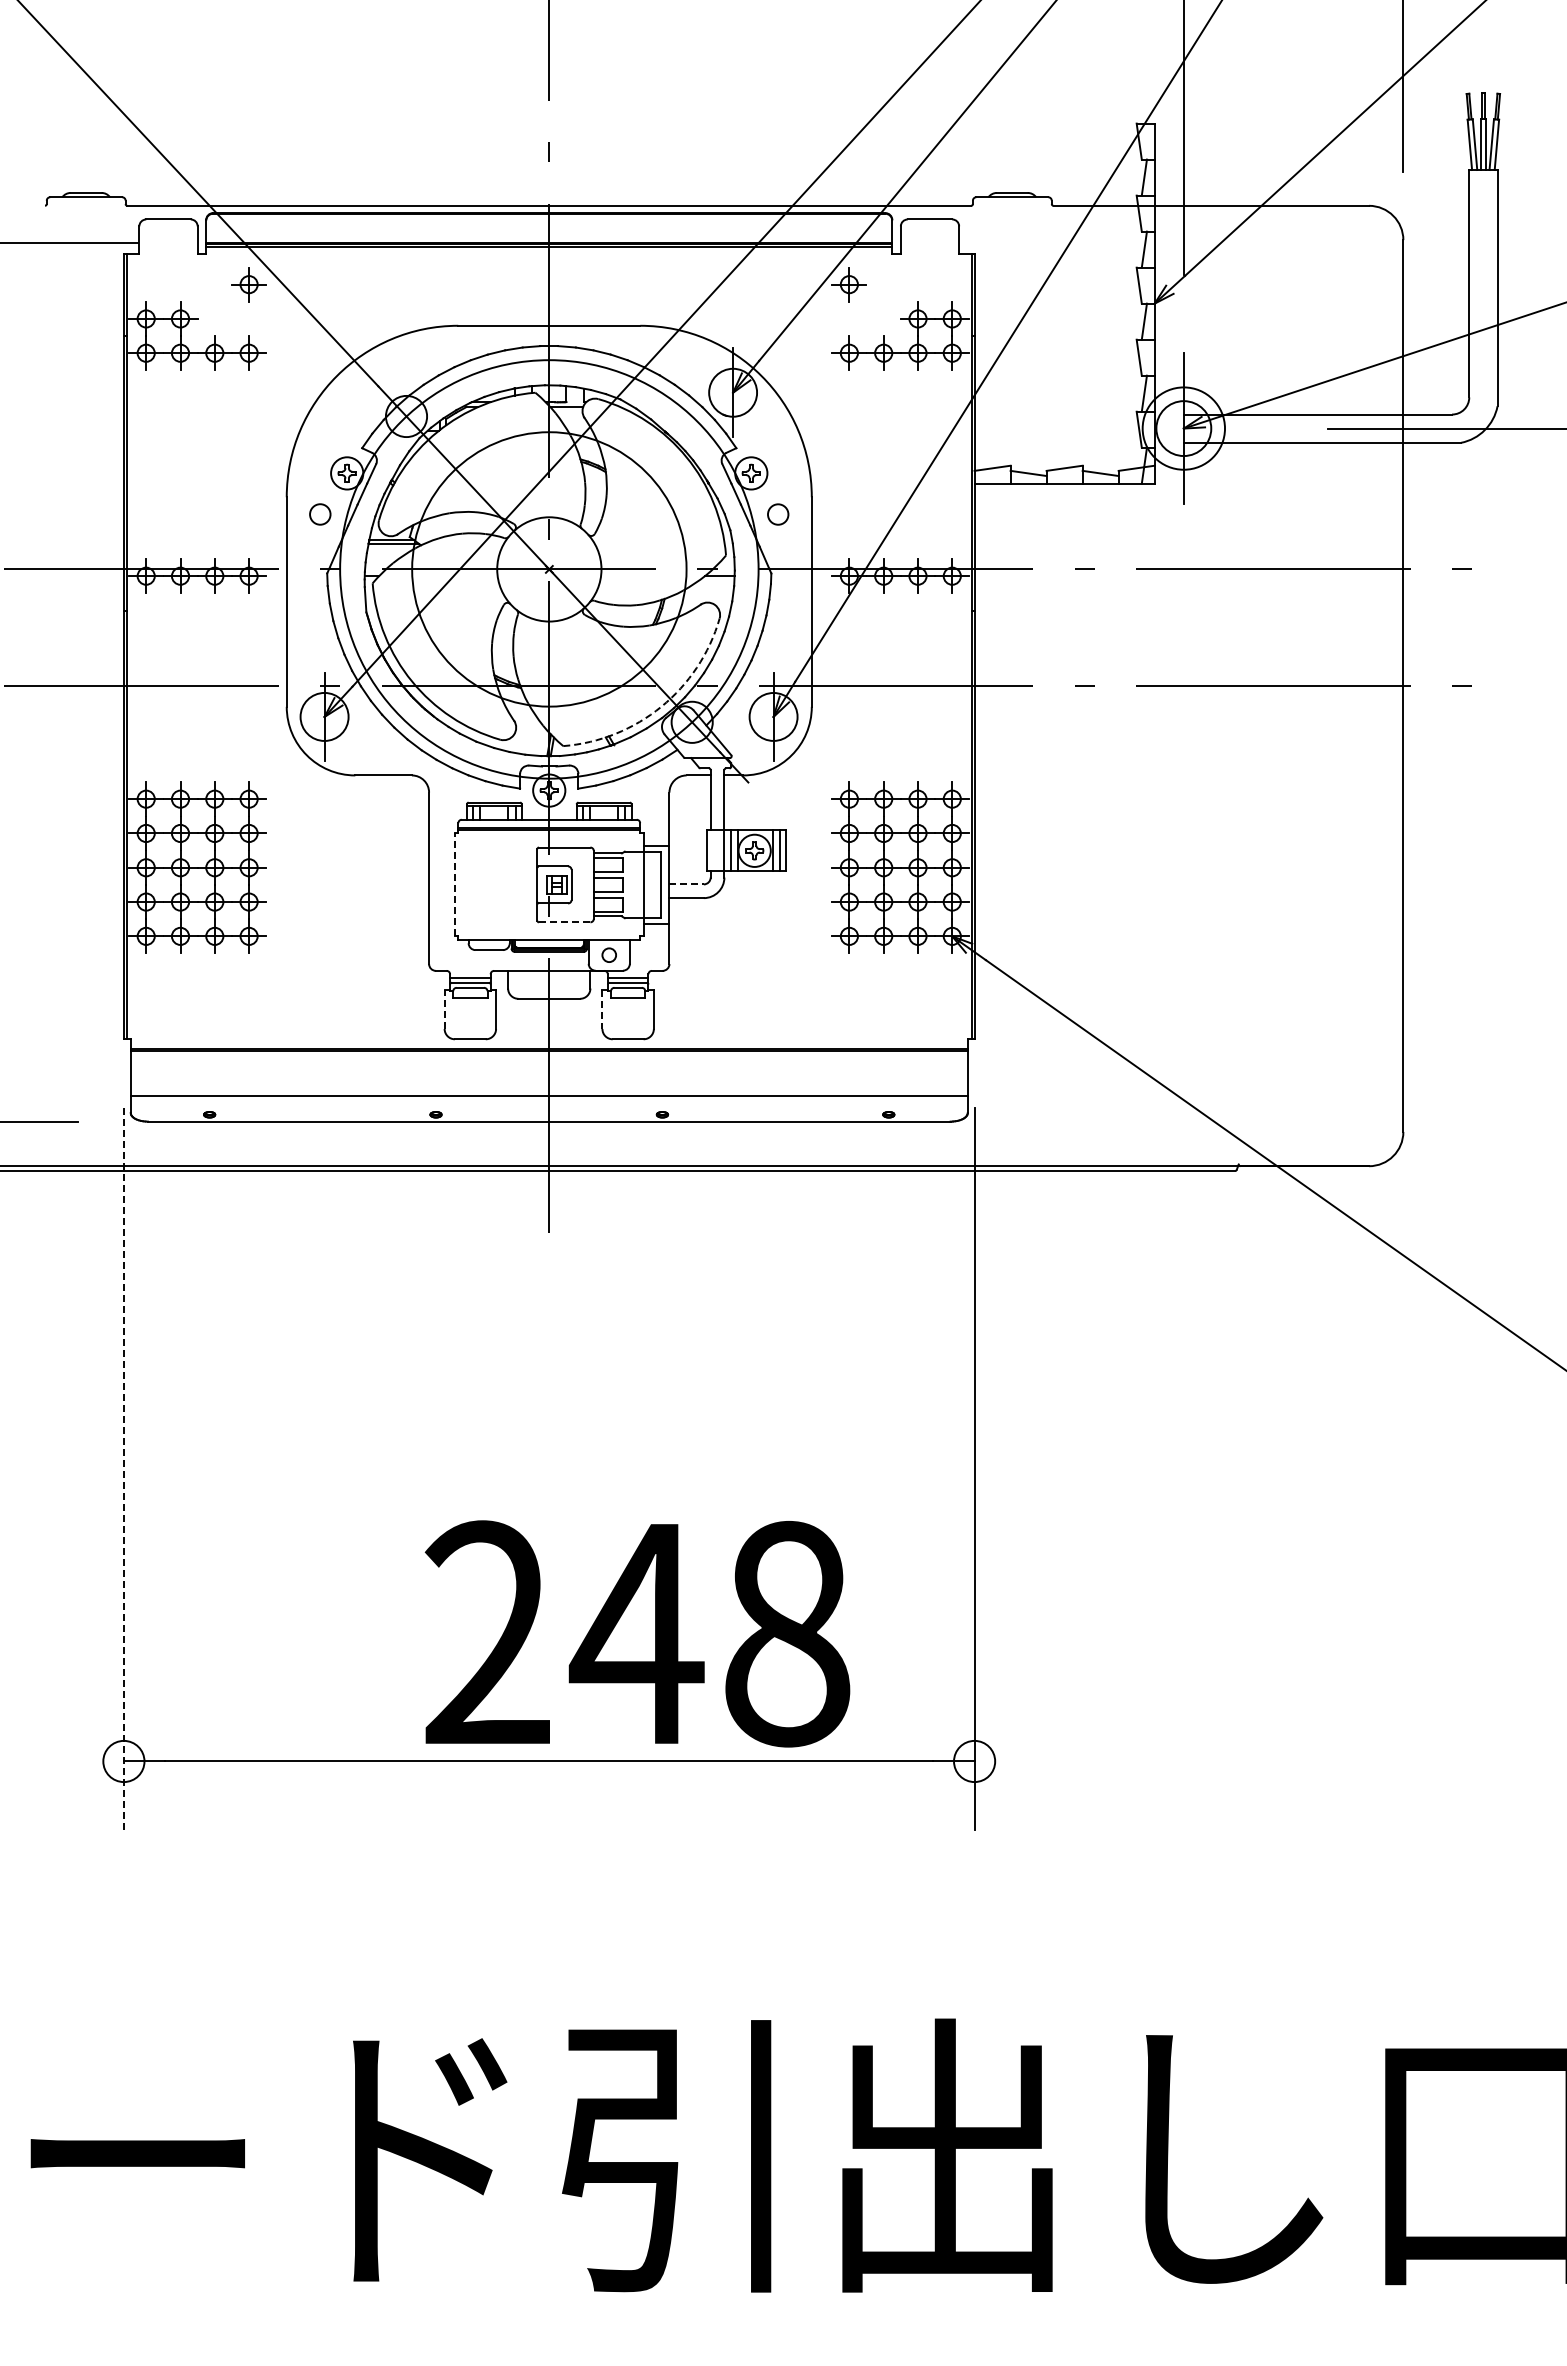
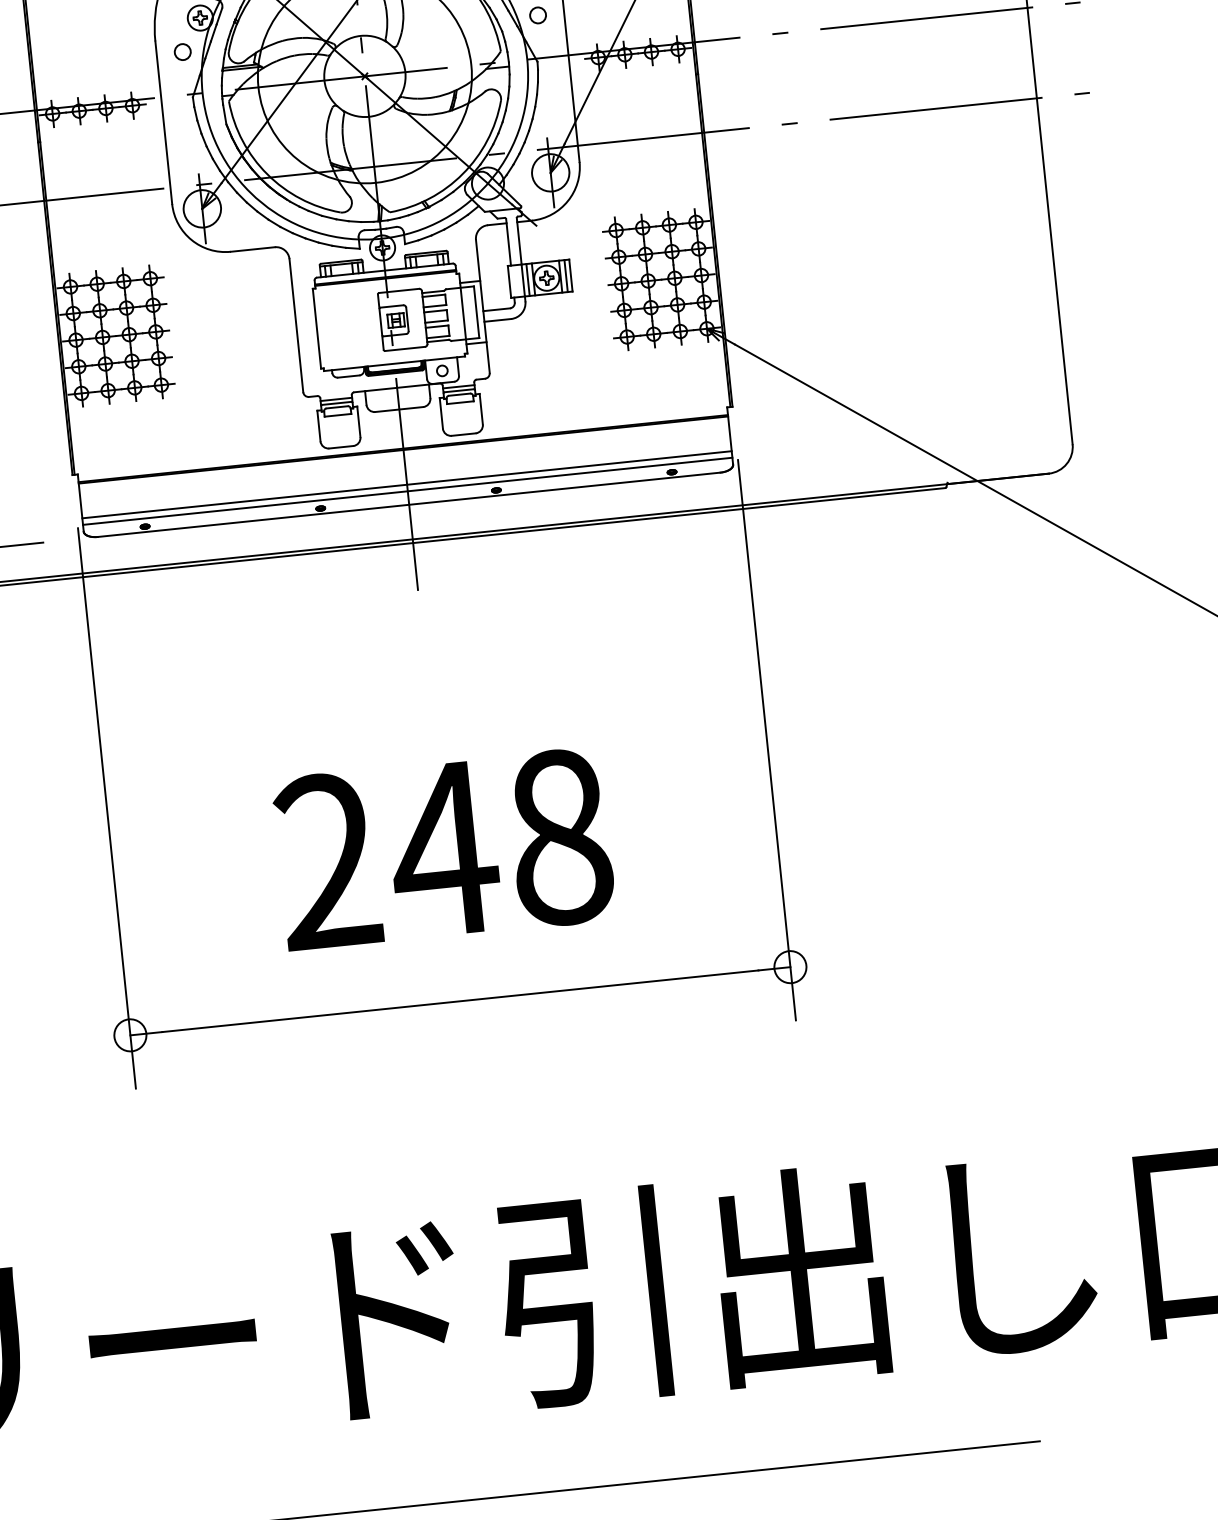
arc: (661, 706) -> (462, 173), dashed -> solid
line: (454, 884) -> (316, 328), dashed -> solid
line: (687, 884) -> (497, 309), dashed -> solid
line: (564, 922) -> (404, 349), dashed -> solid
line: (444, 1009) -> (318, 426), dashed -> solid
line: (602, 1009) -> (441, 413), dashed -> solid
line: (548, 1104) -> (407, 491), added
line: (123, 1469) -> (106, 808), dashed -> solid
text: (637, 1633) -> (444, 849), moved

